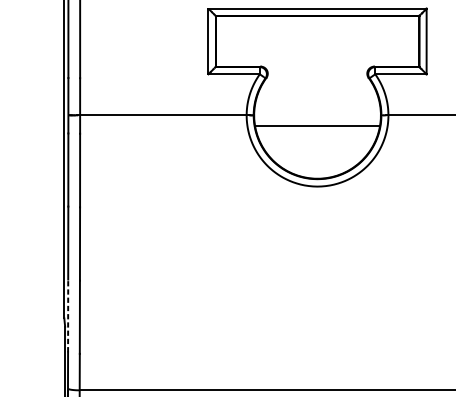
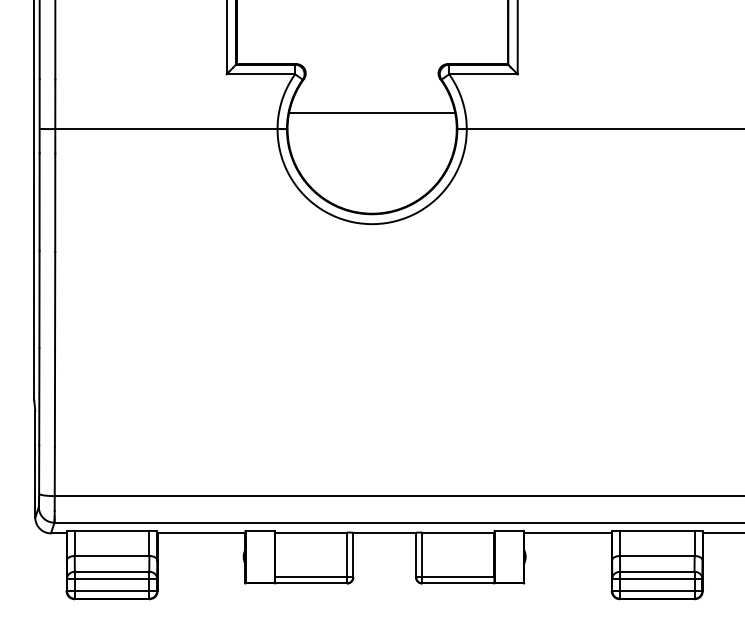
line: (317, 126) -> (372, 113), moved
line: (68, 315) -> (39, 396), dashed -> solid

